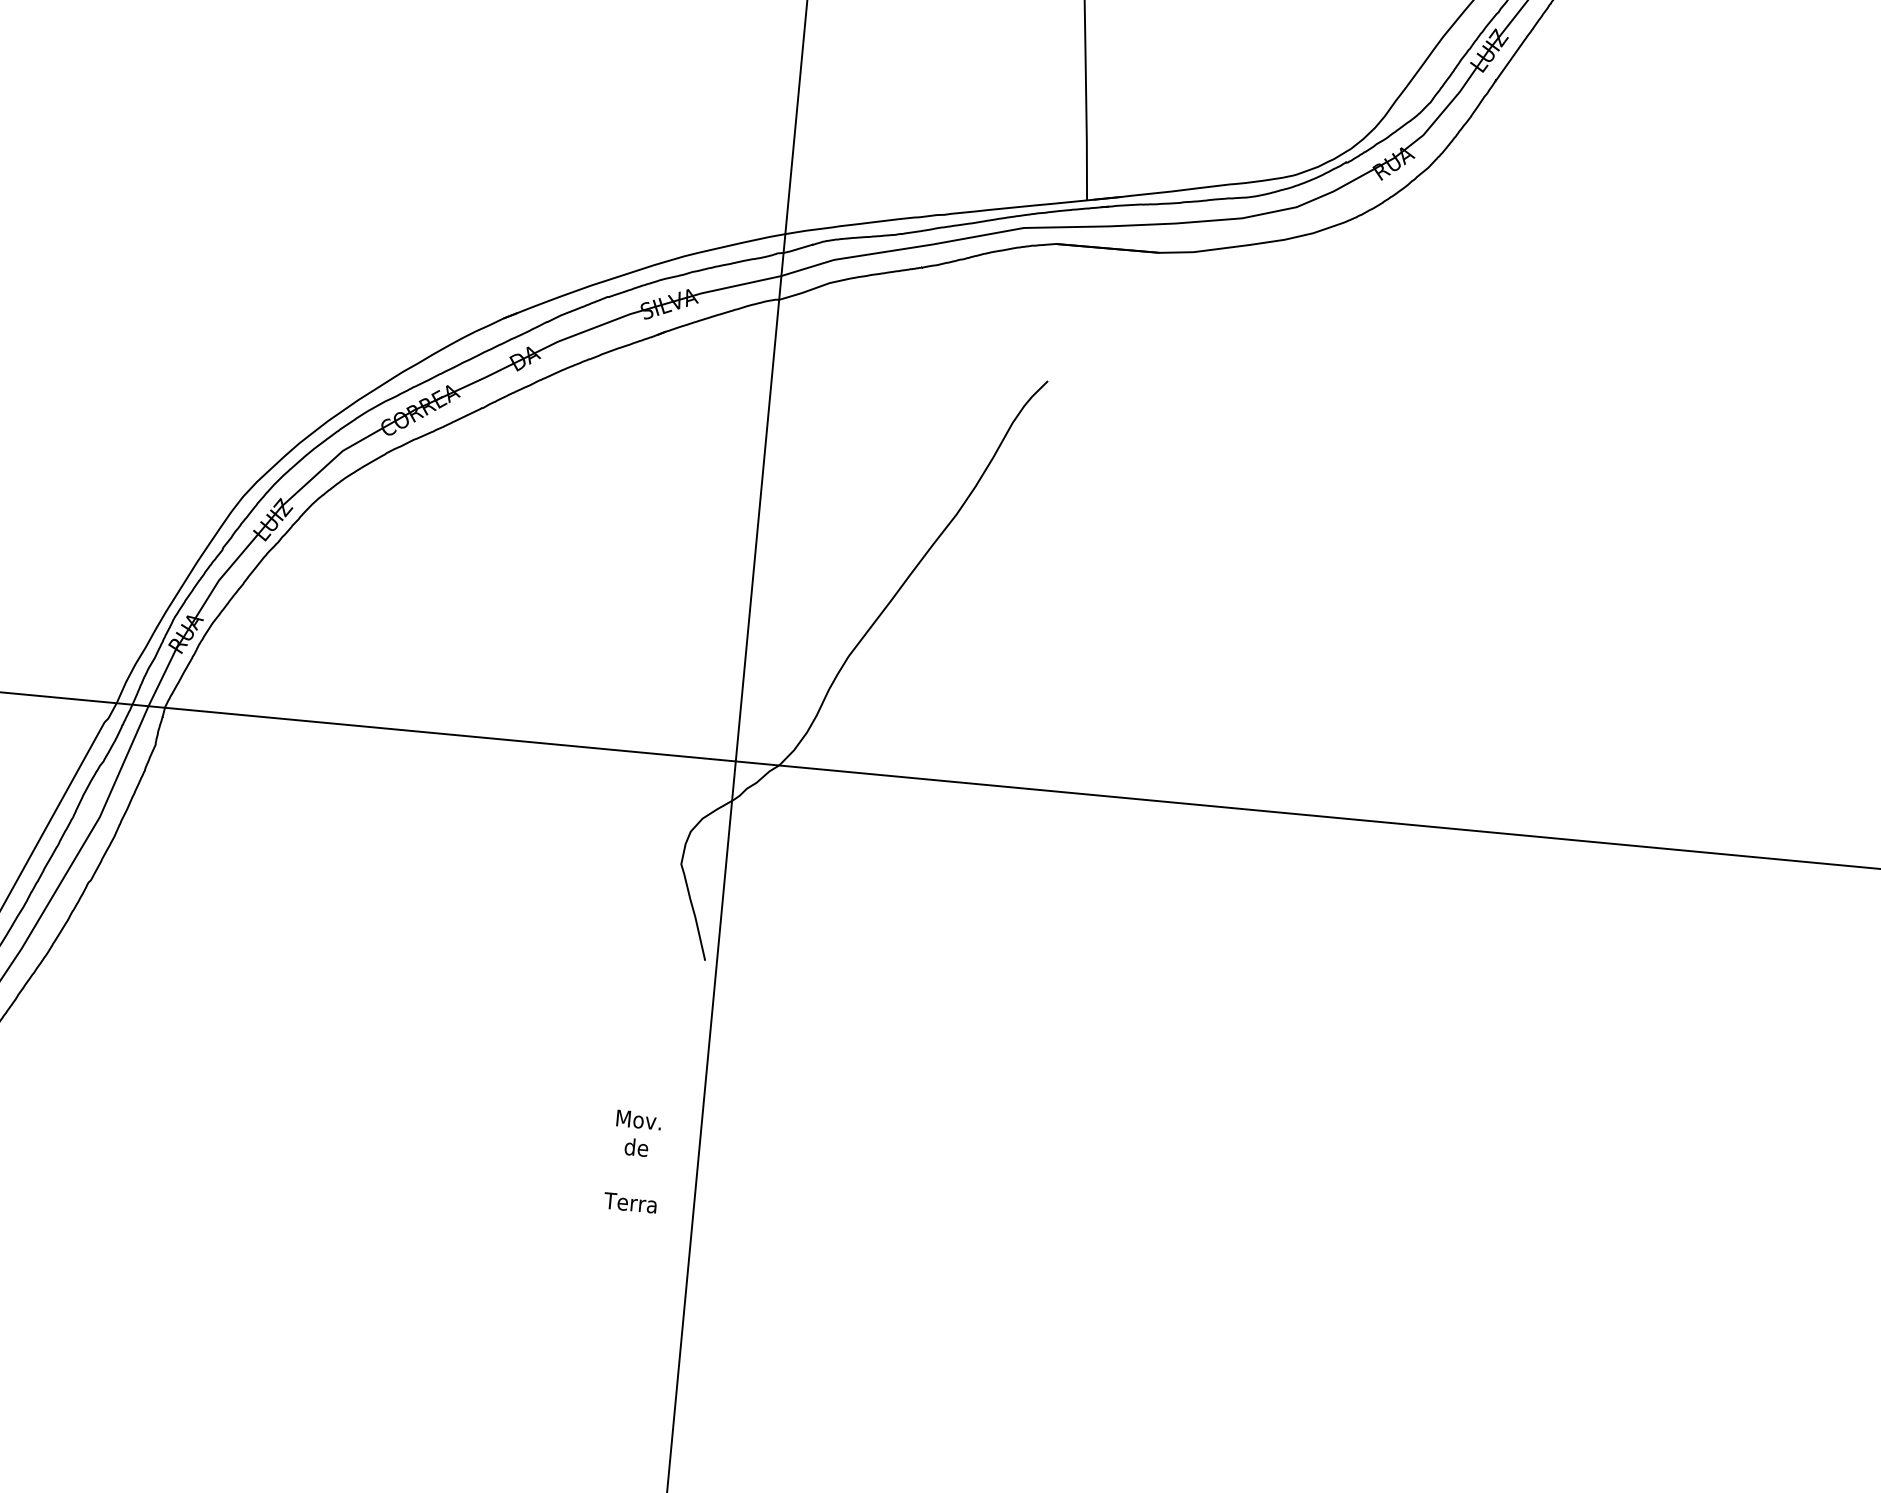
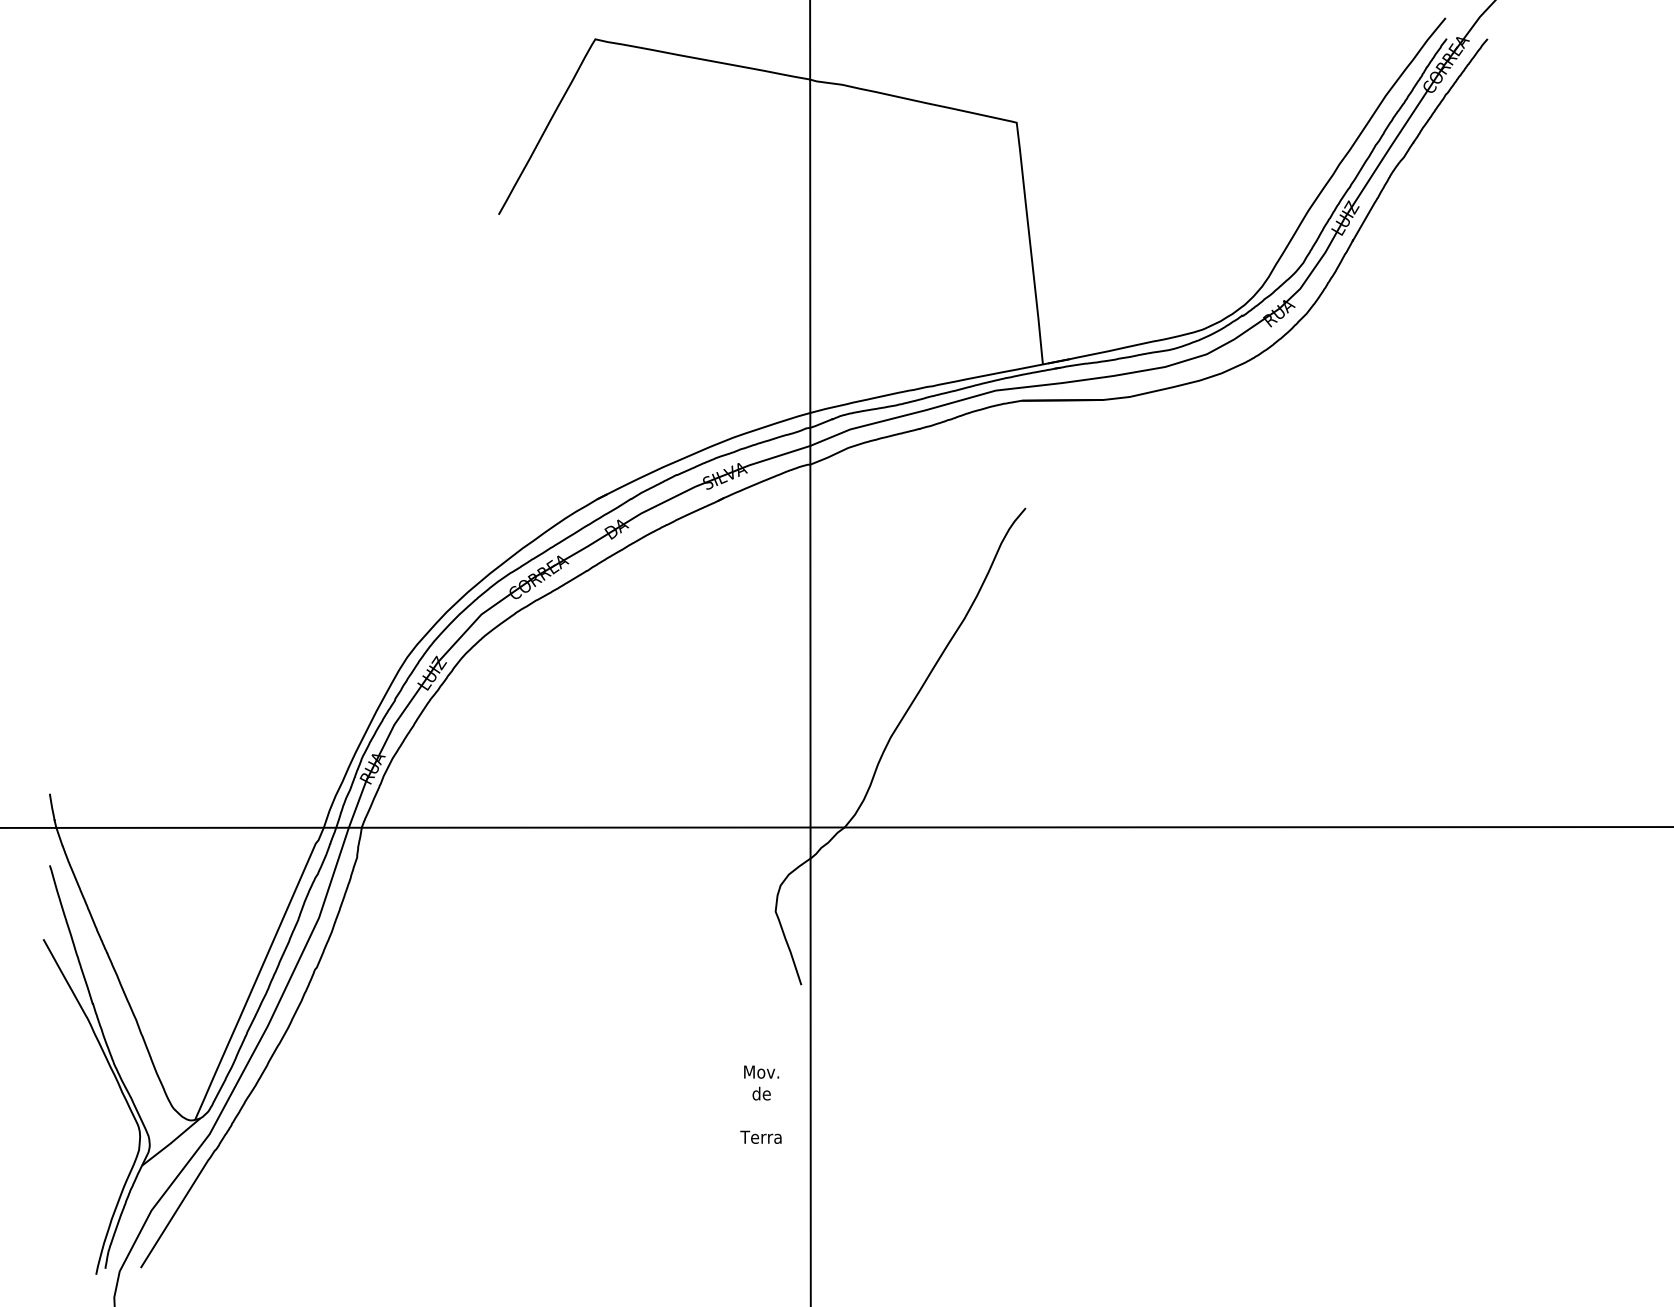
text: (633, 1161) -> (760, 1104), moved

